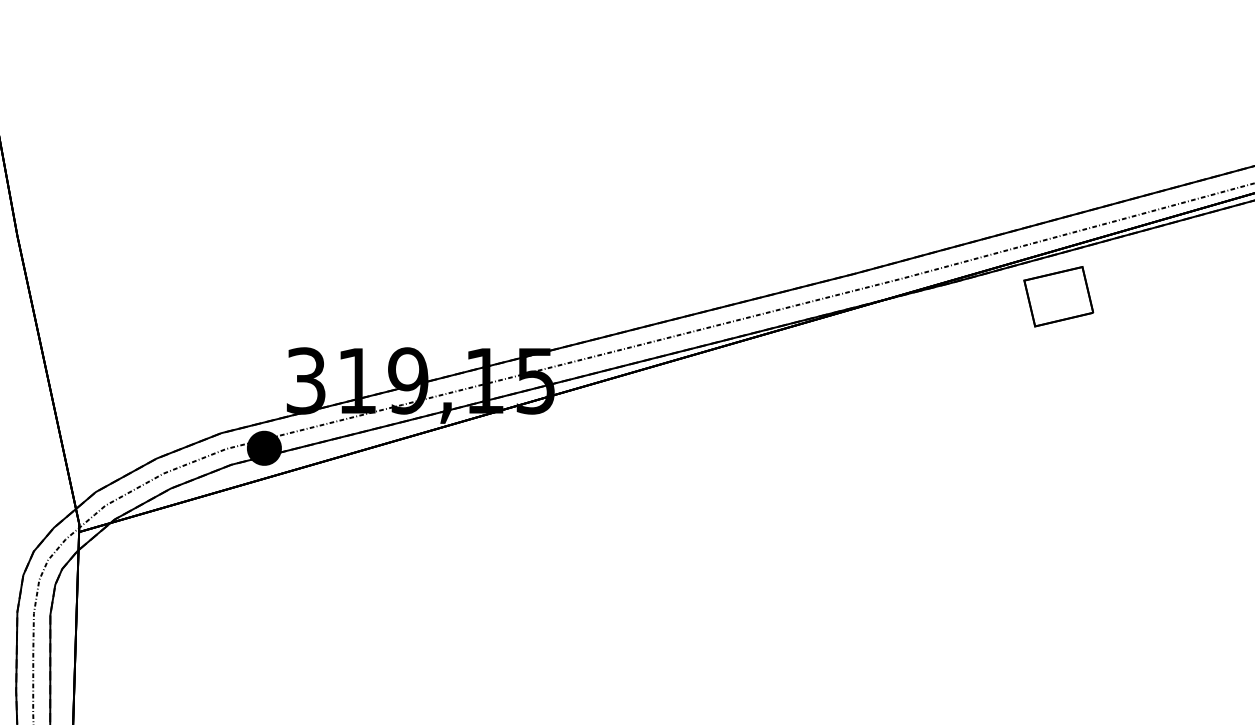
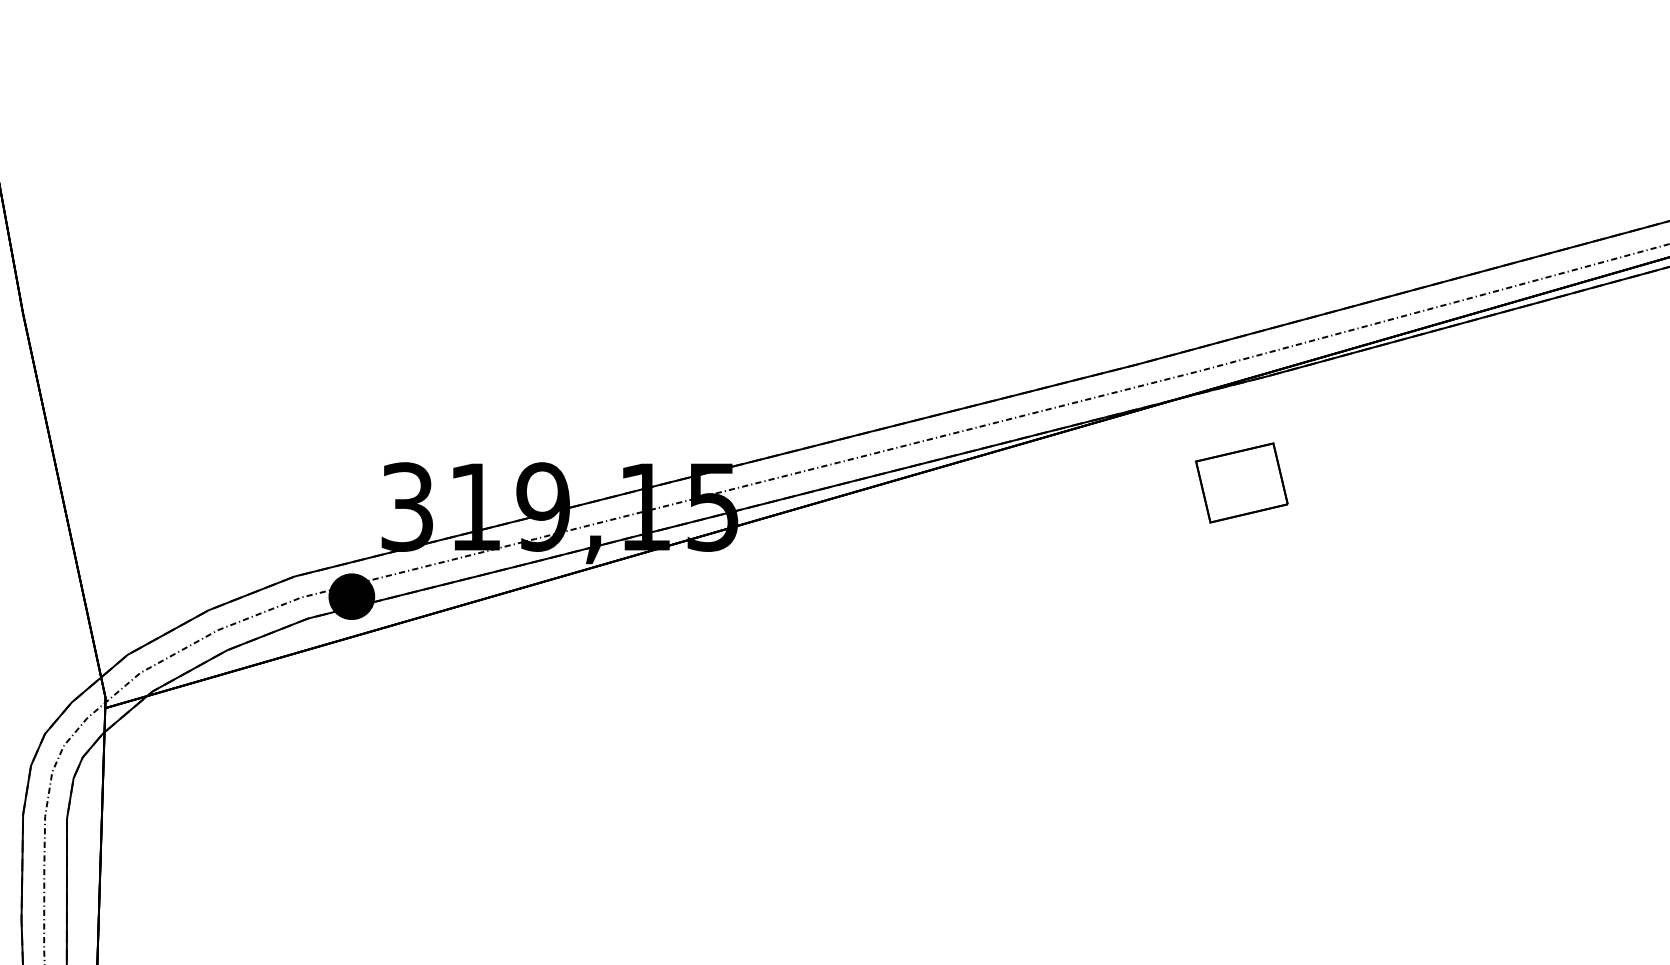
part: (1058, 296) -> (1241, 482), moved

